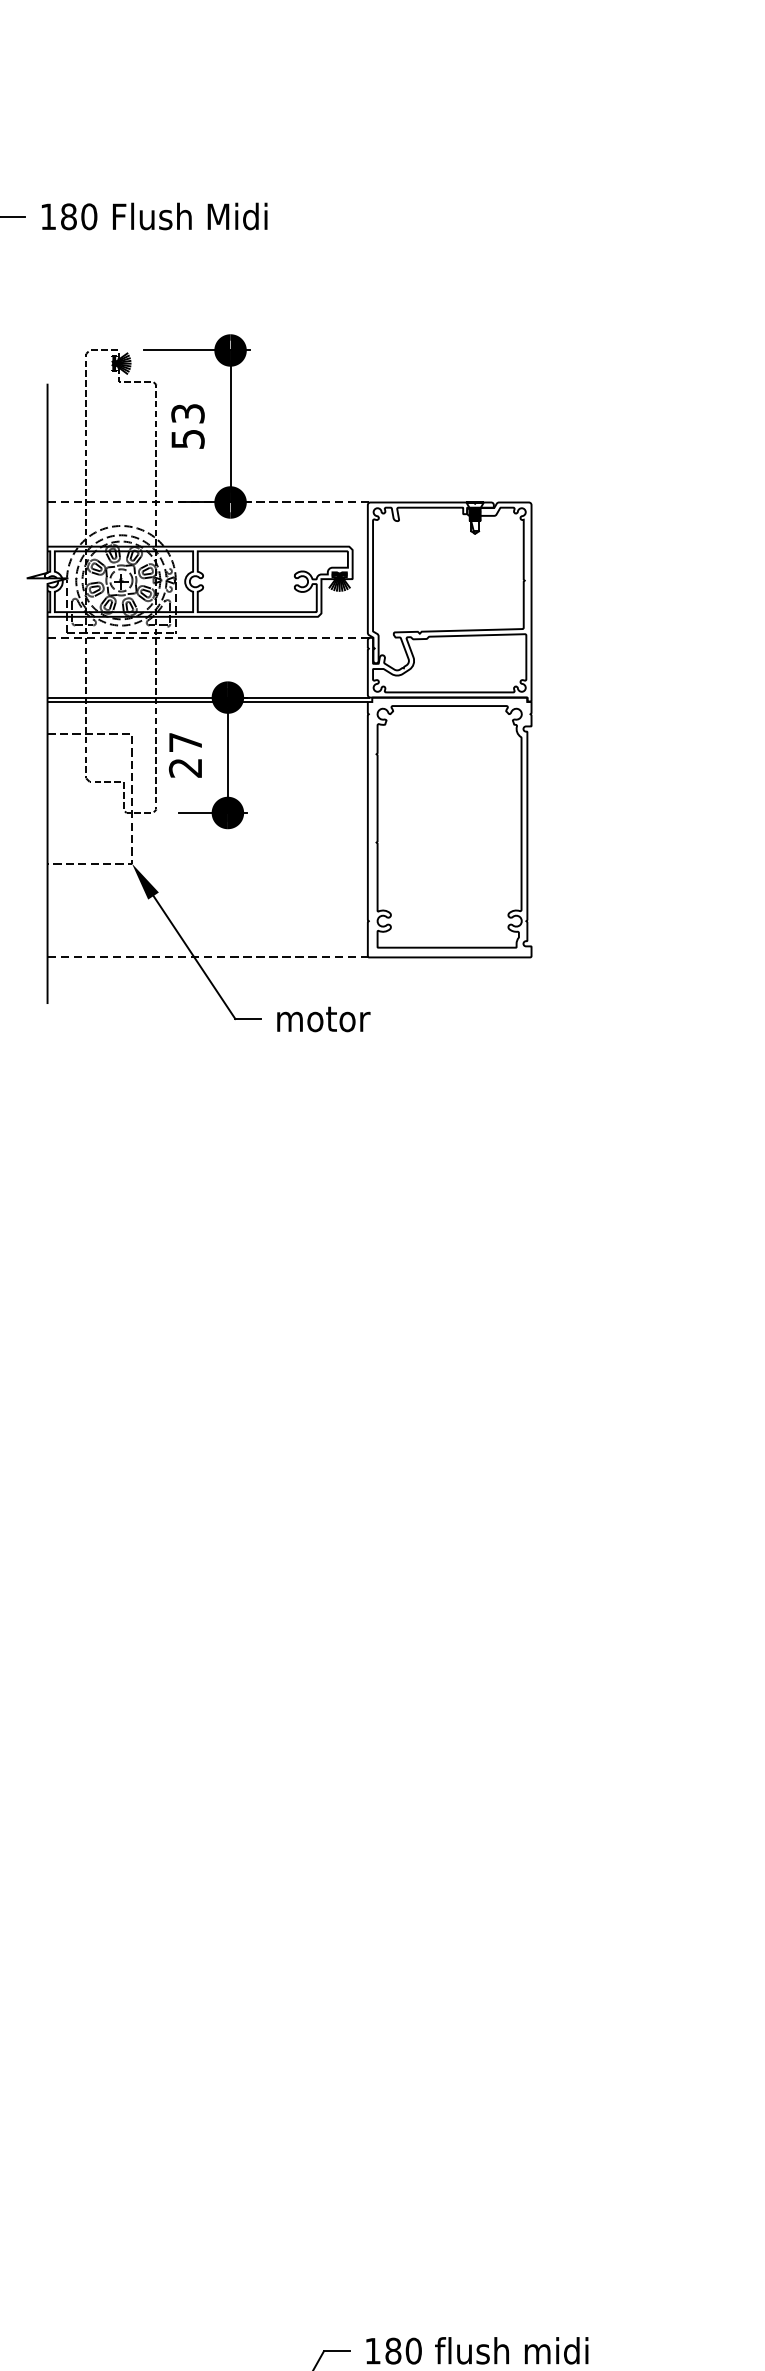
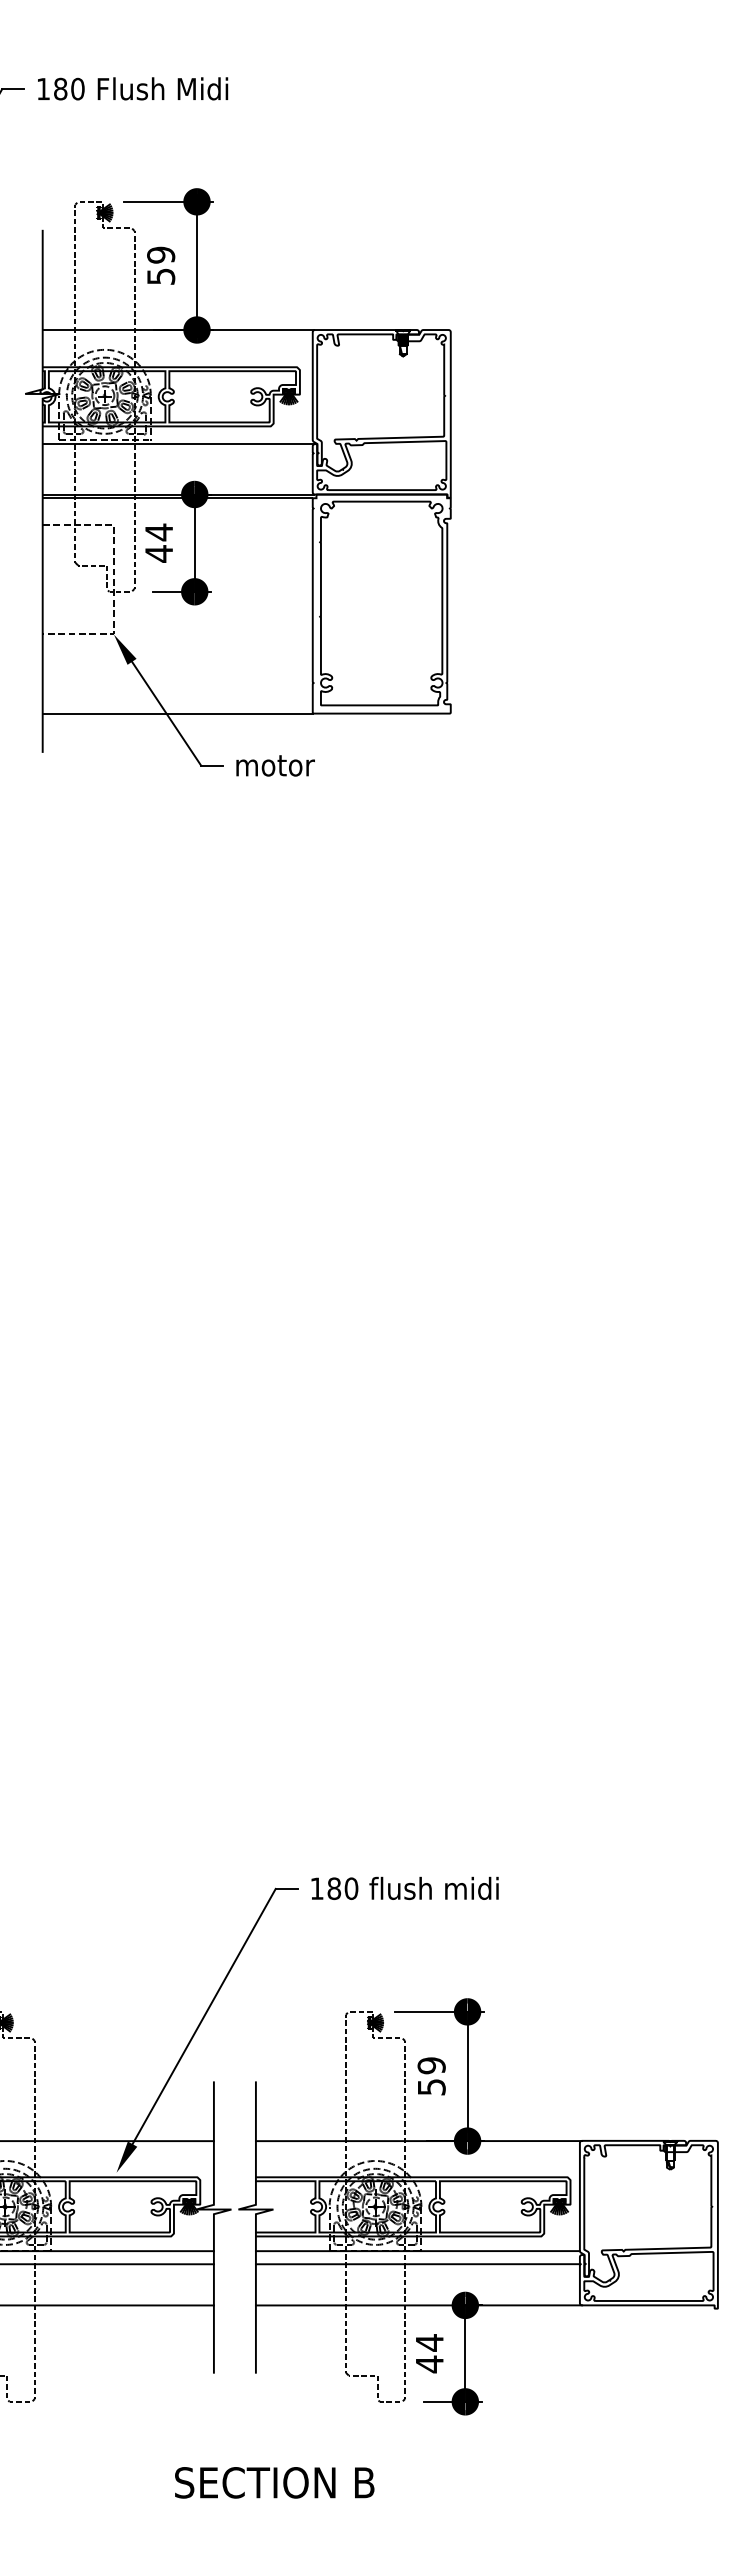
text: (188, 412) -> (161, 254), 53 -> 59
line: (209, 503) -> (179, 330), dashed -> solid
line: (209, 638) -> (179, 444), dashed -> solid
text: (184, 754) -> (158, 542), 27 -> 44
line: (208, 957) -> (178, 713), dashed -> solid

